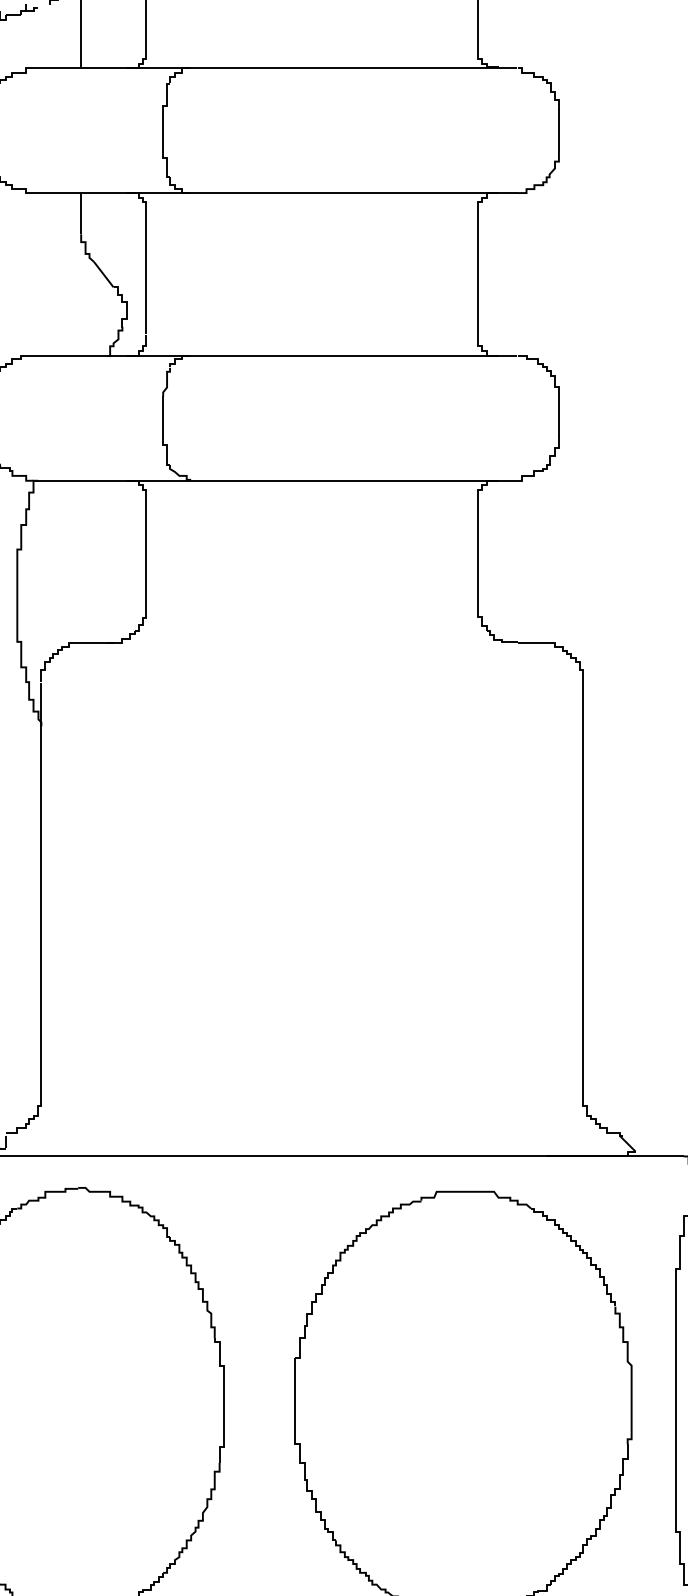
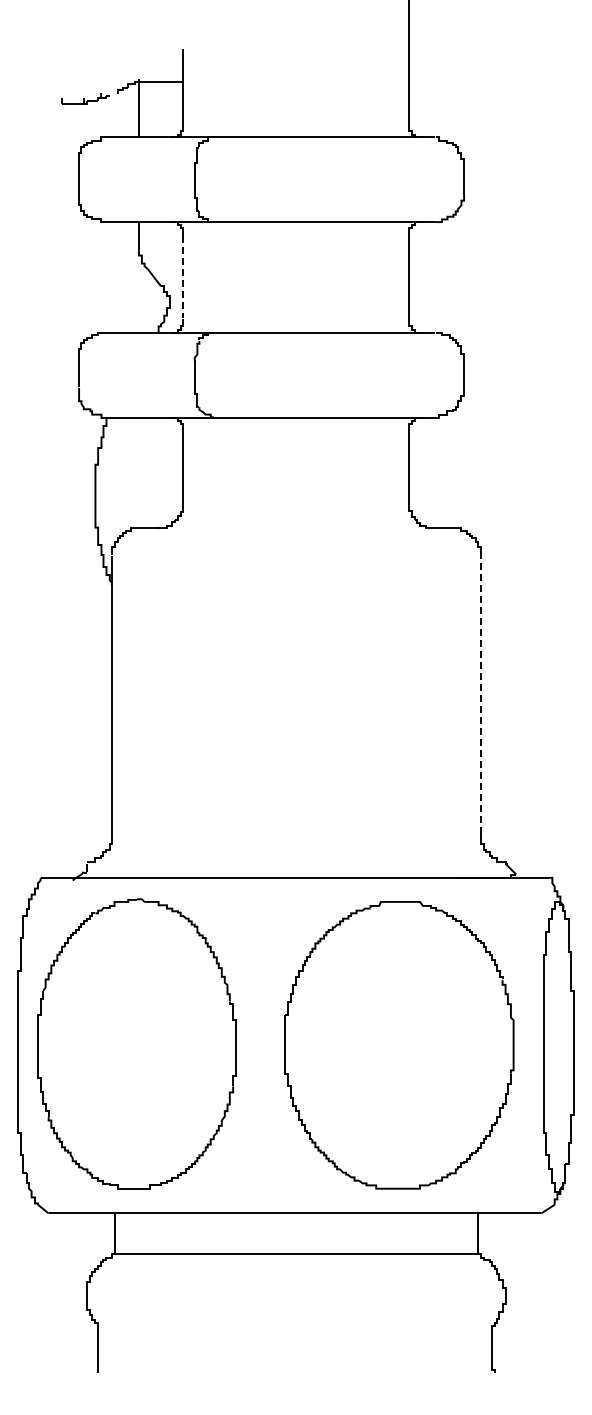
line: (146, 274) -> (183, 277), solid -> dashed
line: (582, 887) -> (480, 694), solid -> dashed

